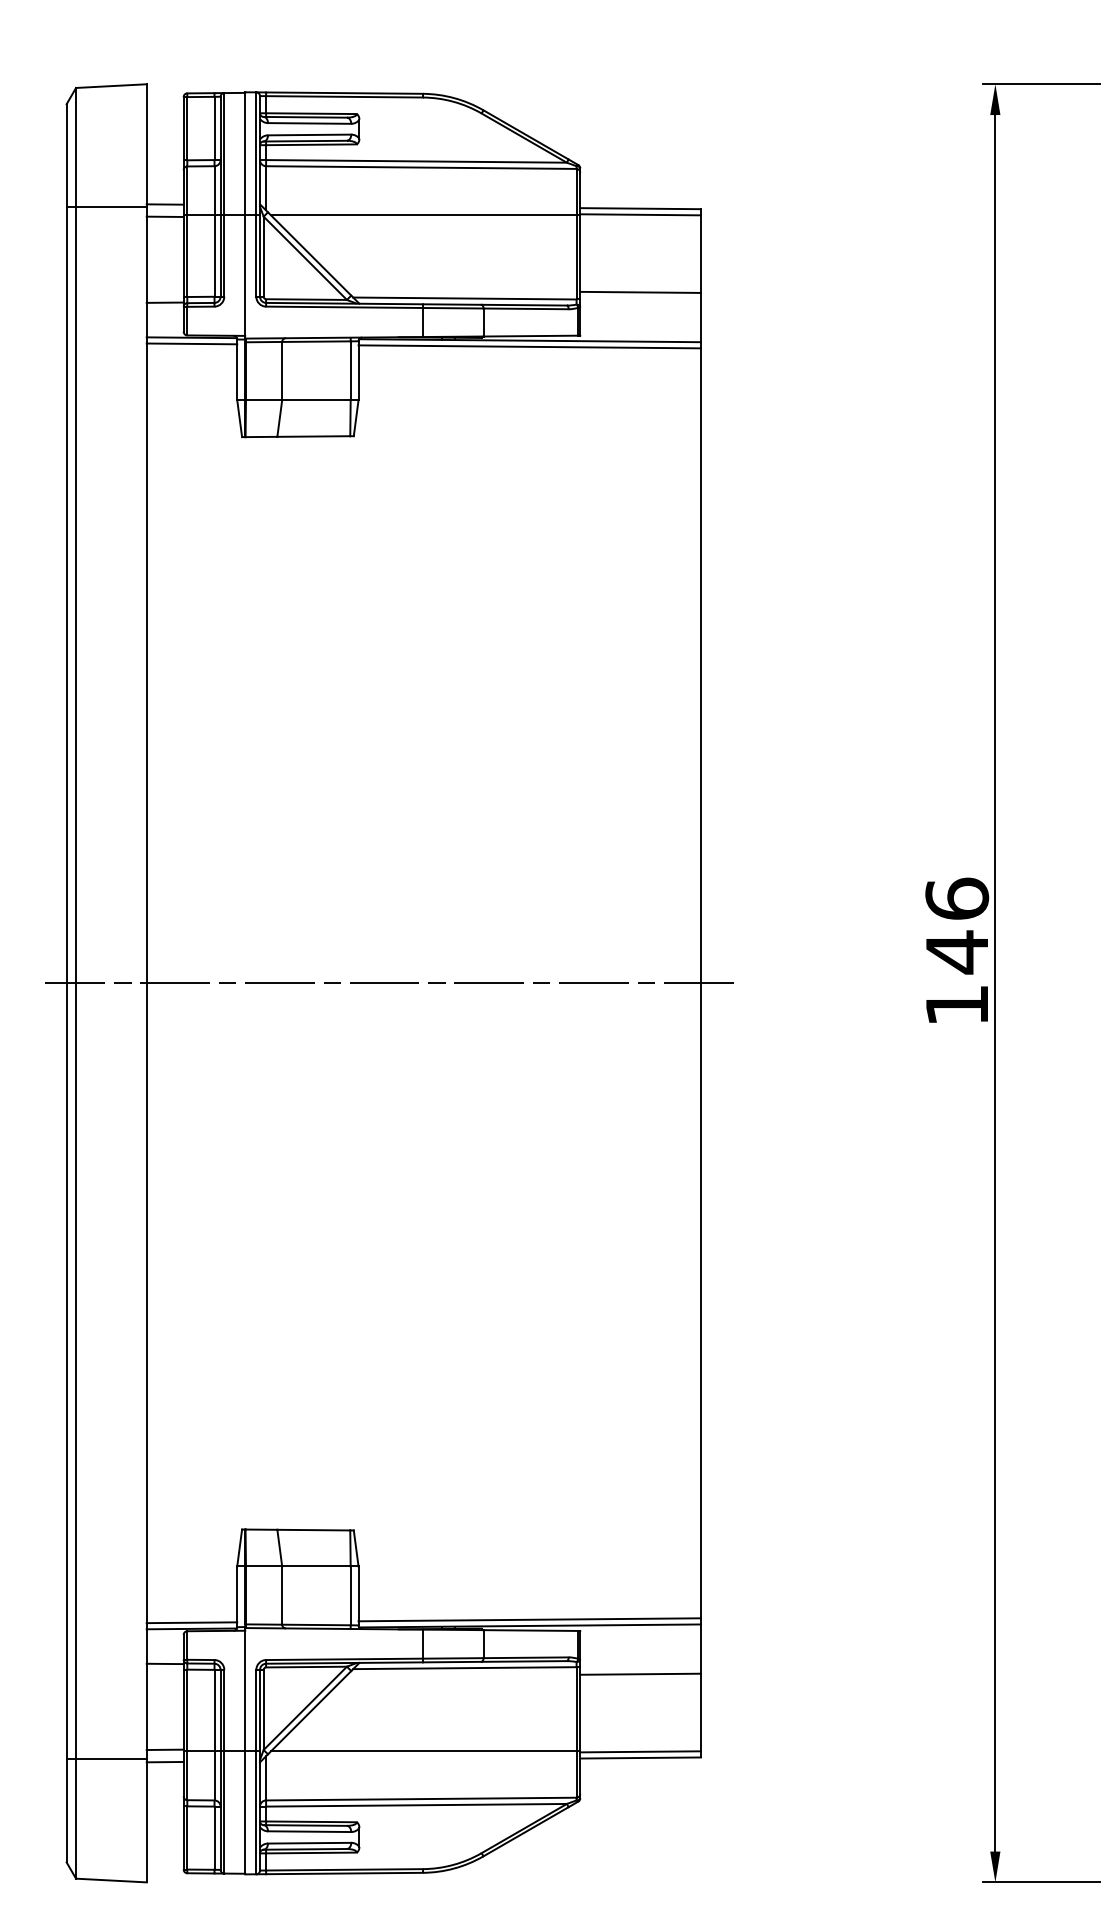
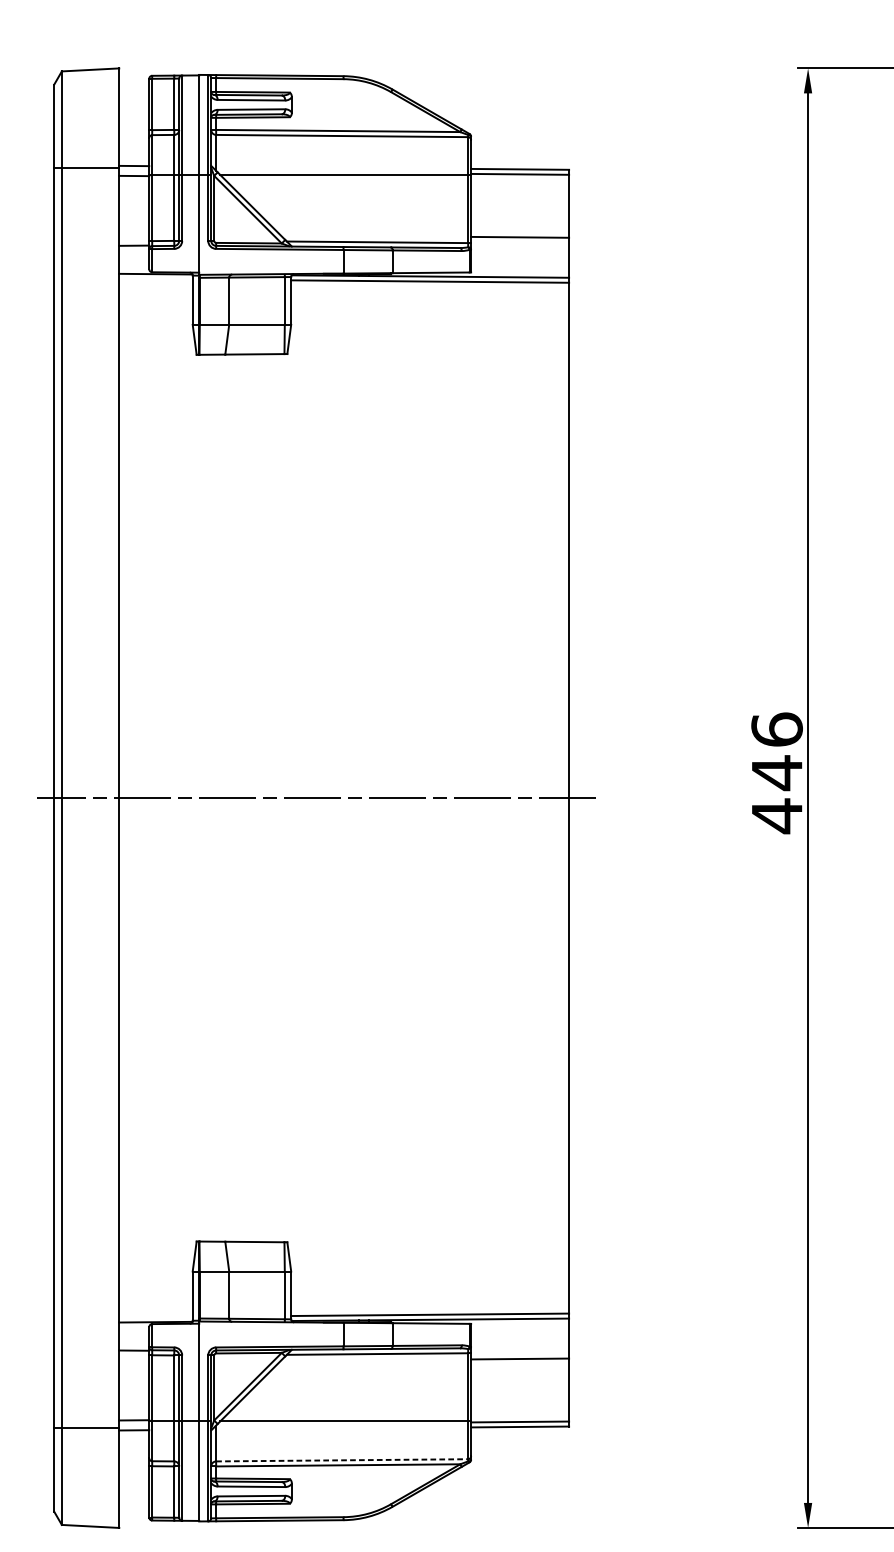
line: (191, 343) -> (155, 278), removed
text: (956, 1005) -> (776, 816), 146 -> 446
line: (191, 1622) -> (155, 1316), removed
line: (421, 1799) -> (342, 1460), solid -> dashed

